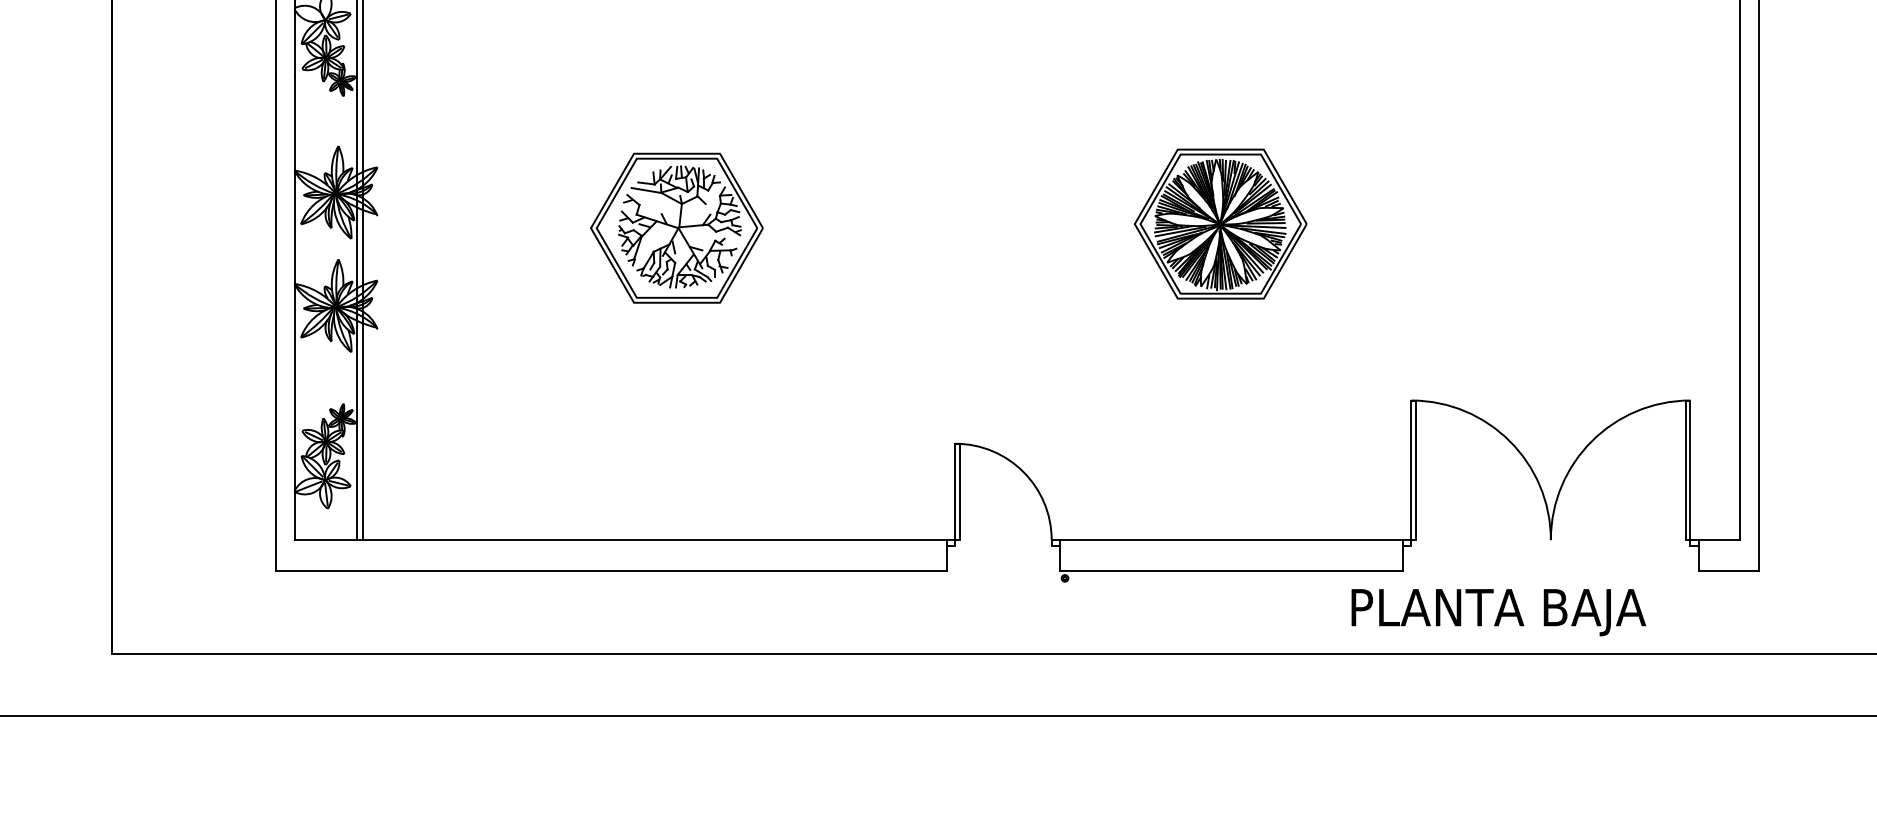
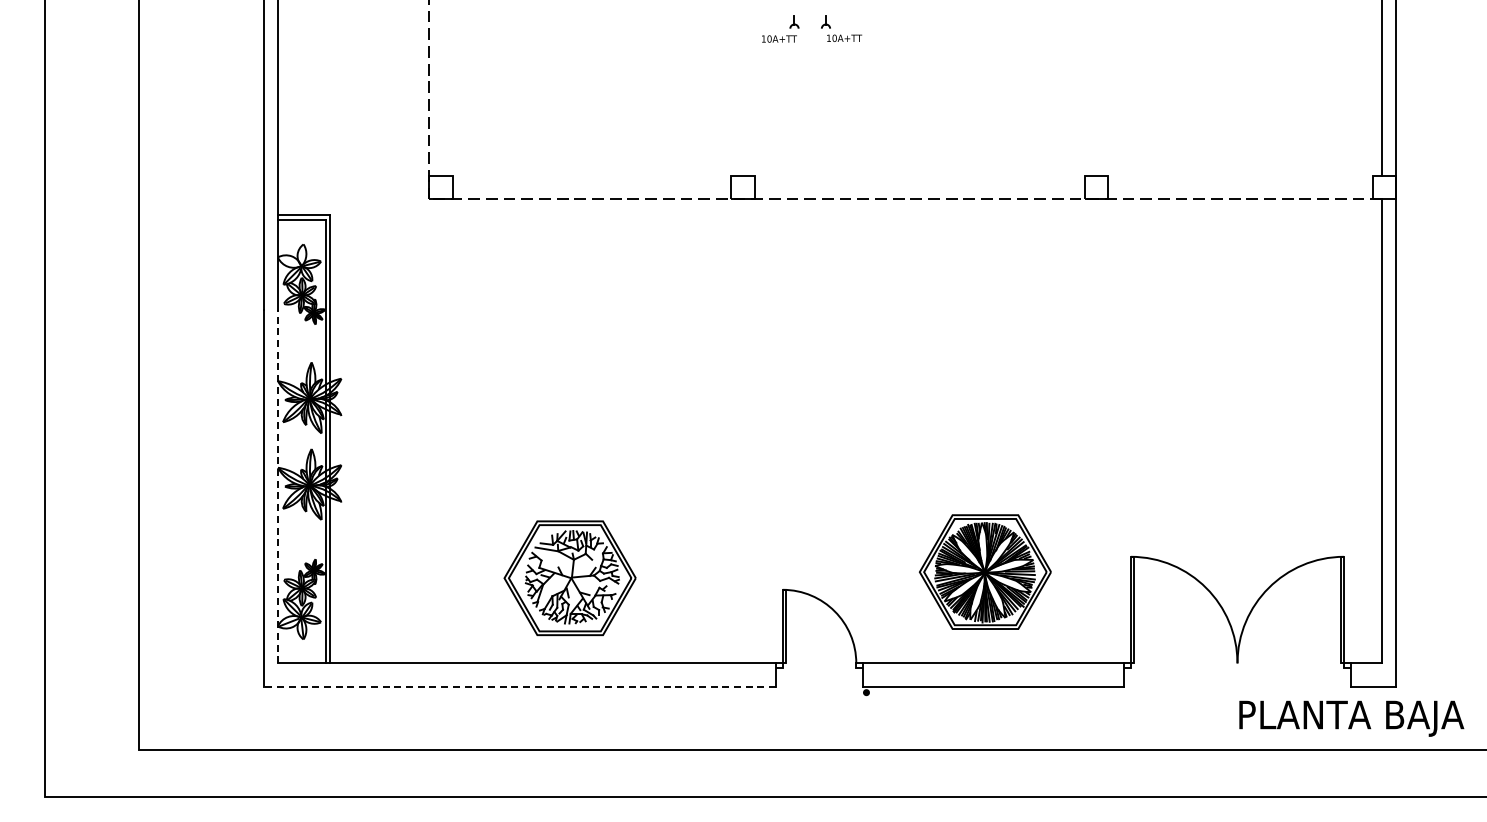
part: (1219, 223) -> (984, 571), moved
part: (676, 228) -> (569, 578), moved
line: (295, 308) -> (278, 486), solid -> dashed
line: (611, 570) -> (520, 686), solid -> dashed
text: (1498, 612) -> (1351, 718), moved

